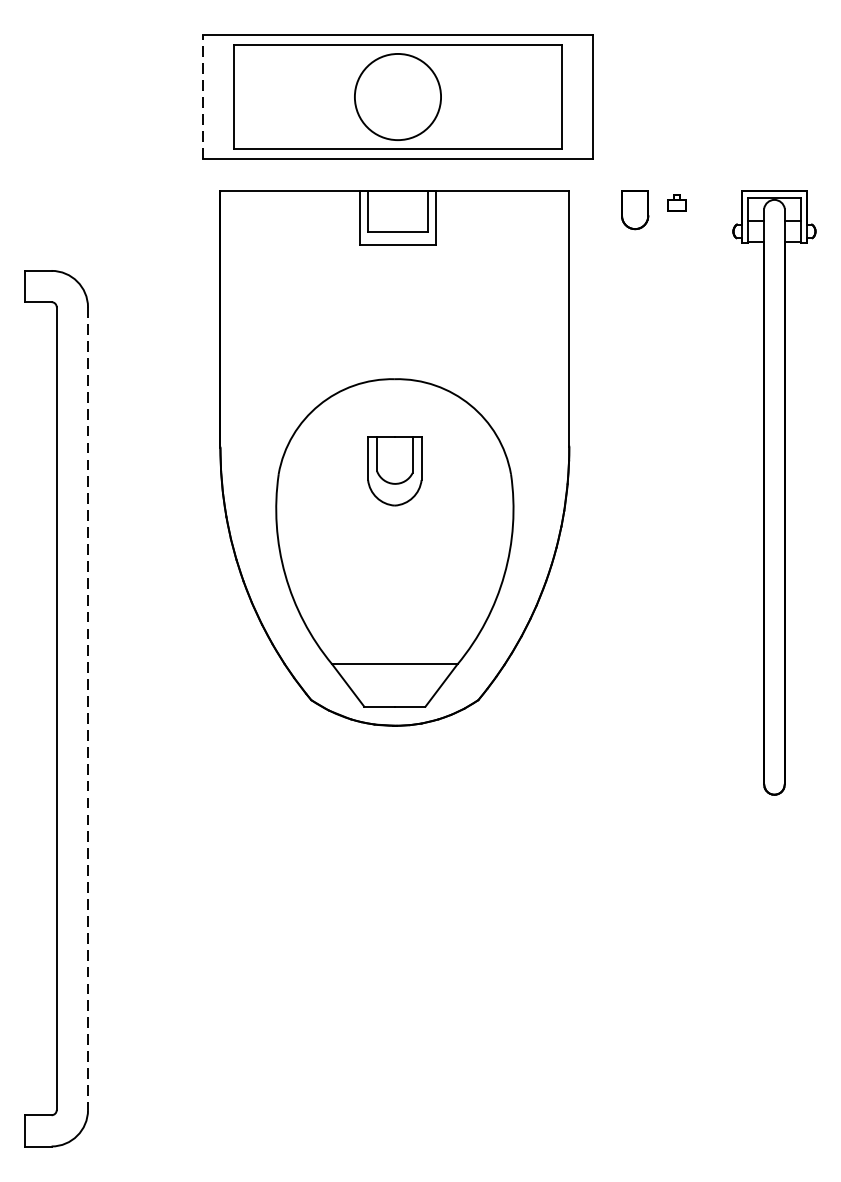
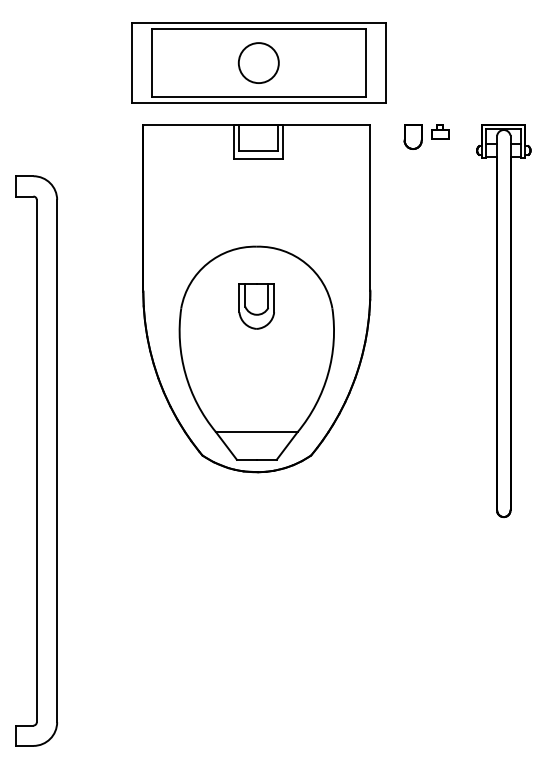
line: (203, 96) -> (132, 62), dashed -> solid
circle: (397, 97) -> (258, 63), size x0.71
part: (677, 202) -> (440, 131), size x1.43
line: (88, 709) -> (57, 461), dashed -> solid

